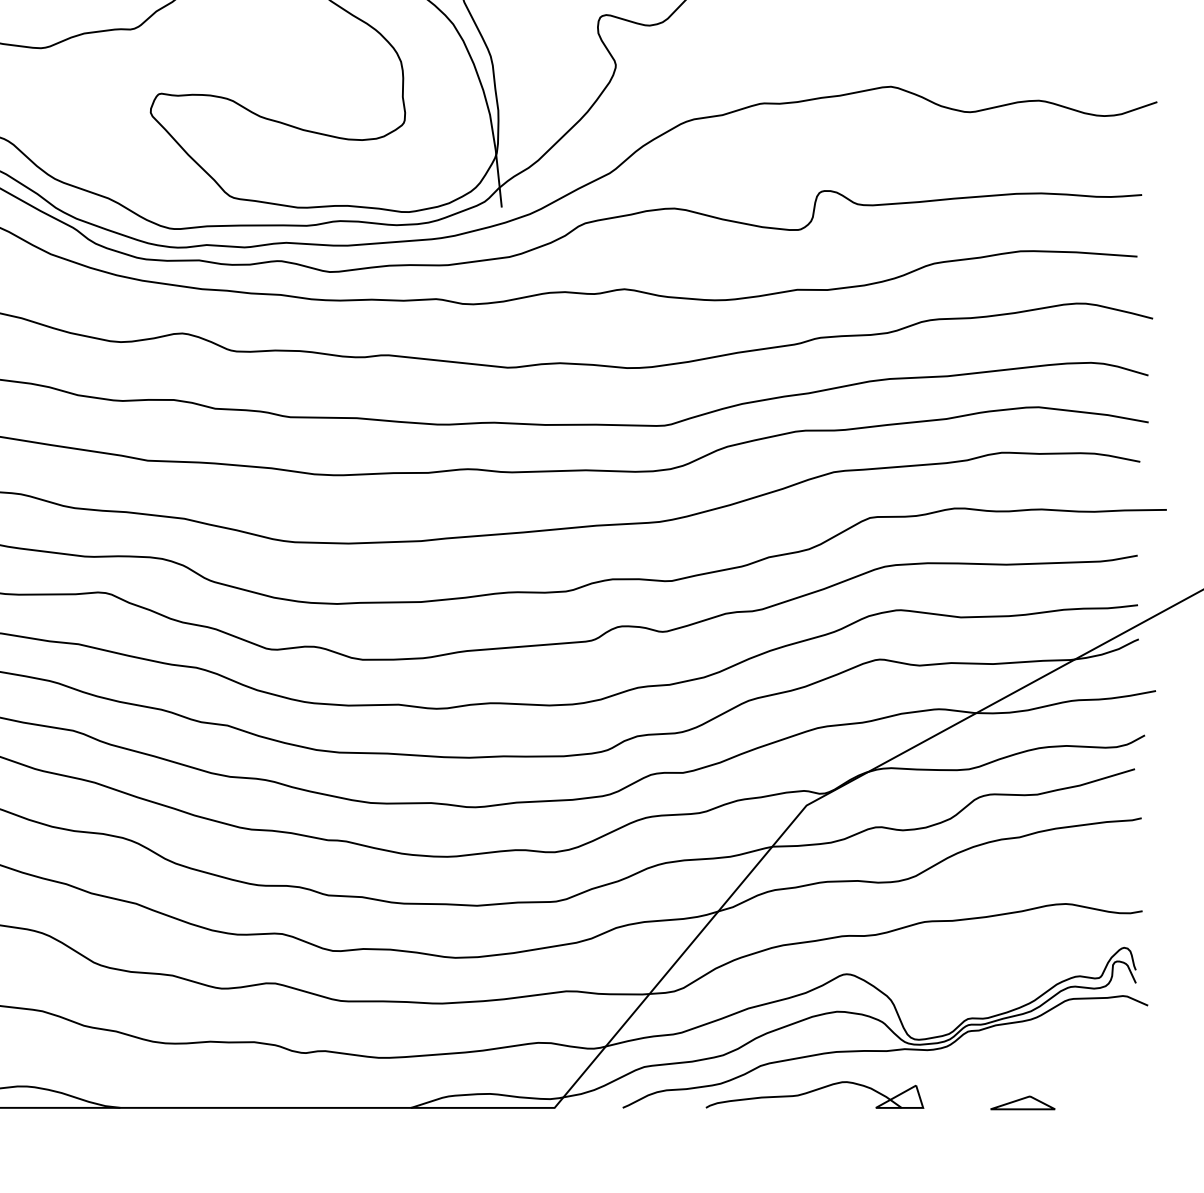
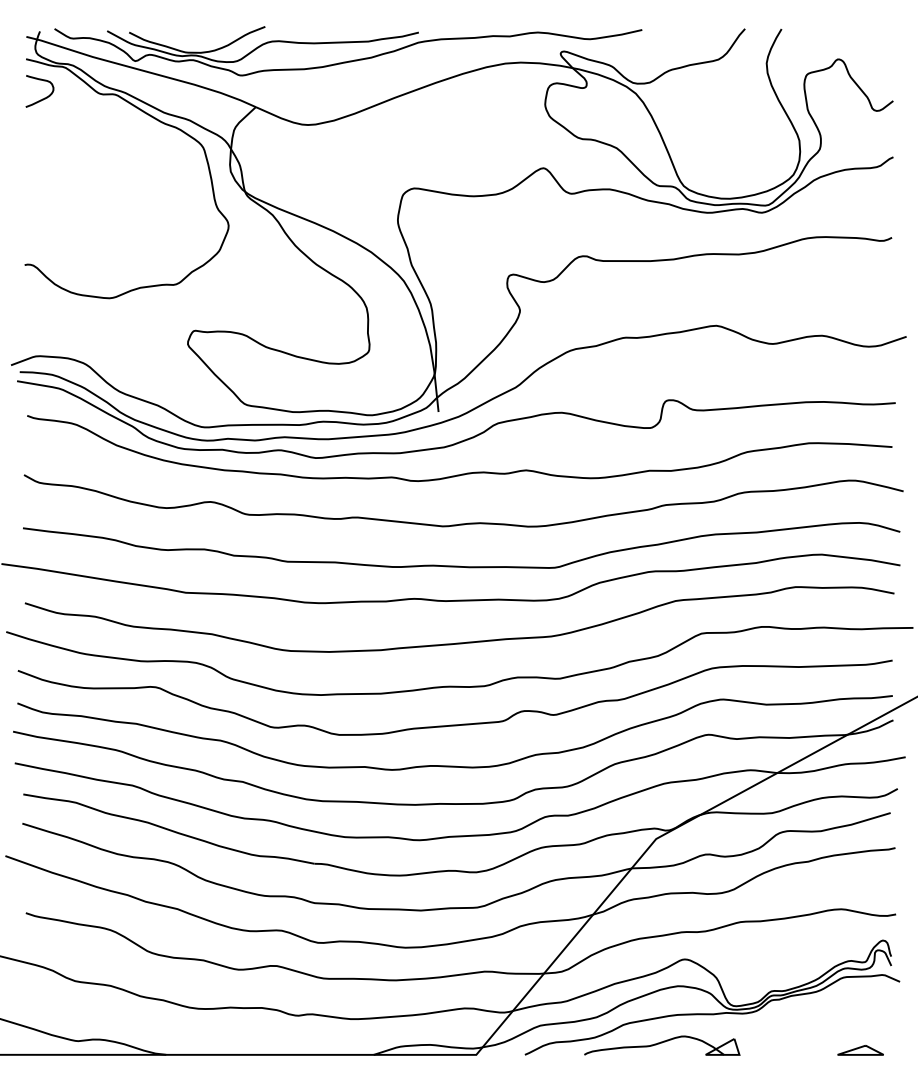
part: (1022, 1103) -> (860, 1050), moved

